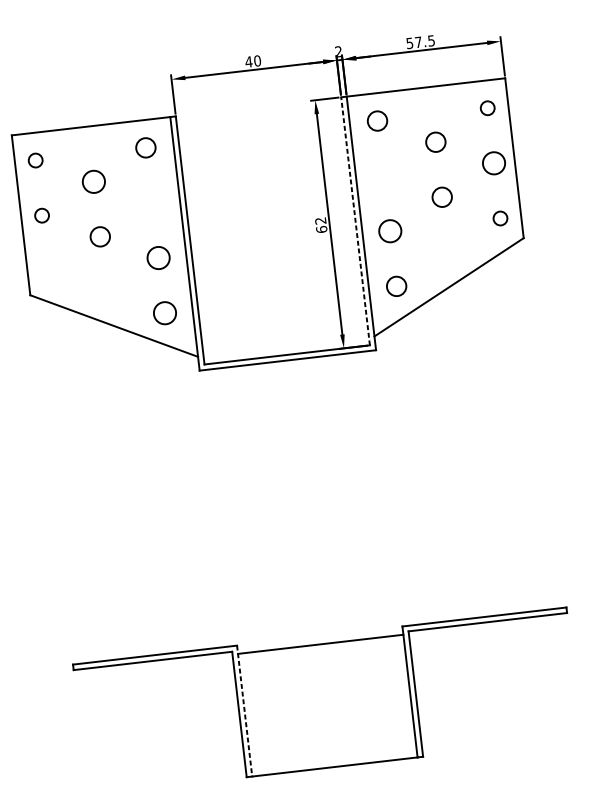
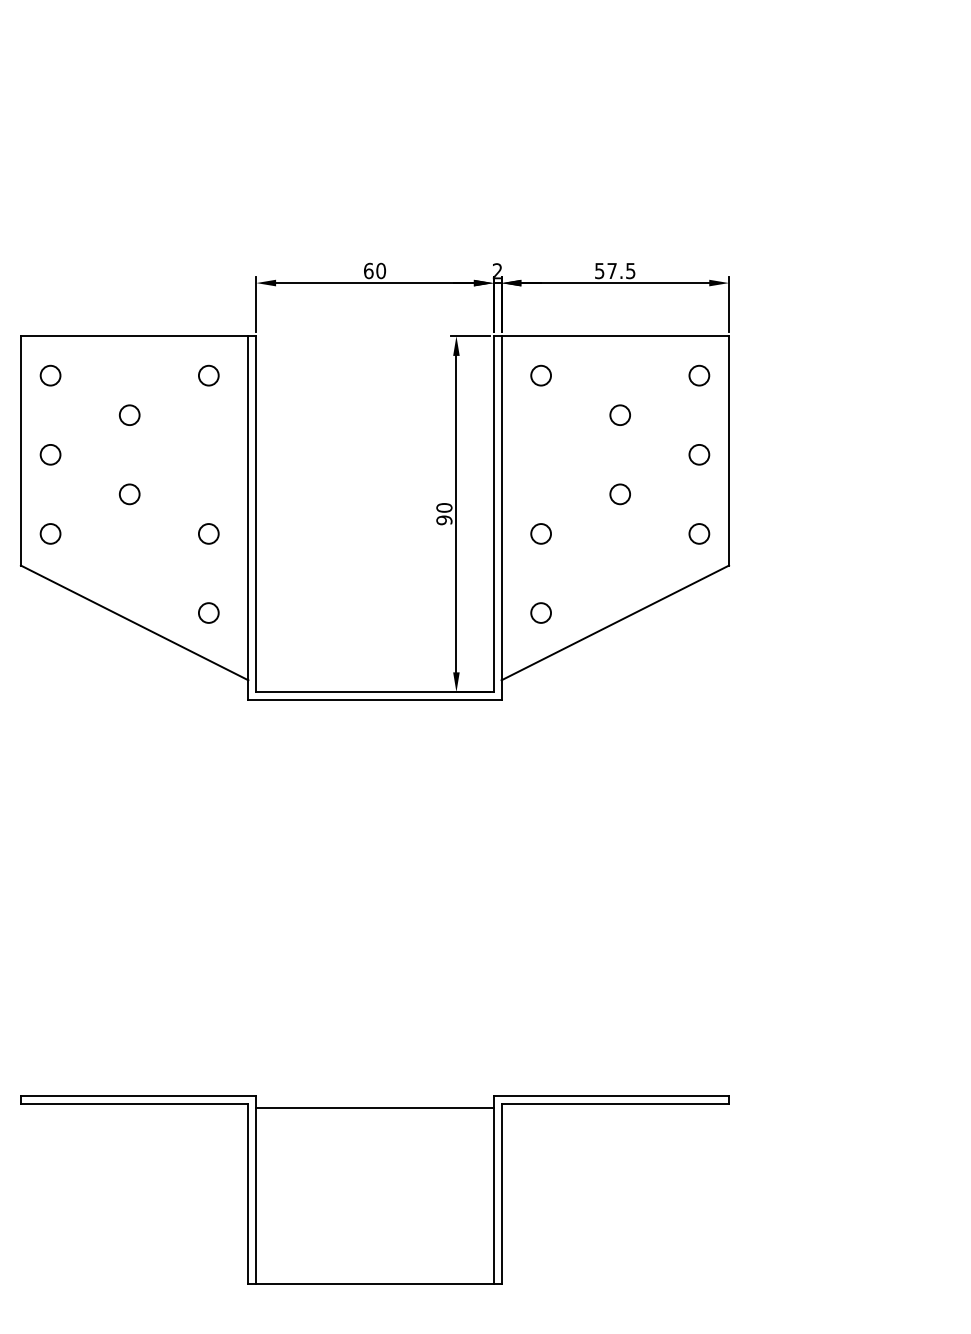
text: (248, 61) -> (368, 270), 40 -> 60
circle: (377, 120) -> (540, 375), size x0.71
circle: (435, 141) -> (619, 414), size x0.71
circle: (145, 147) -> (208, 375), size x0.71
circle: (494, 163) -> (699, 454), size x0.62
circle: (93, 181) -> (129, 414), size x0.62
circle: (441, 197) -> (619, 494), size x0.71
line: (355, 220) -> (493, 513), dashed -> solid
text: (321, 225) -> (444, 514), 62 -> 90
circle: (389, 231) -> (540, 533), size x0.62
circle: (100, 236) -> (129, 494), size x0.71
circle: (158, 257) -> (208, 533), size x0.62
circle: (48, 270) -> (50, 533), added
circle: (396, 286) -> (540, 612), size x0.71
circle: (164, 312) -> (208, 612), size x0.62
line: (244, 710) -> (256, 1189), dashed -> solid

